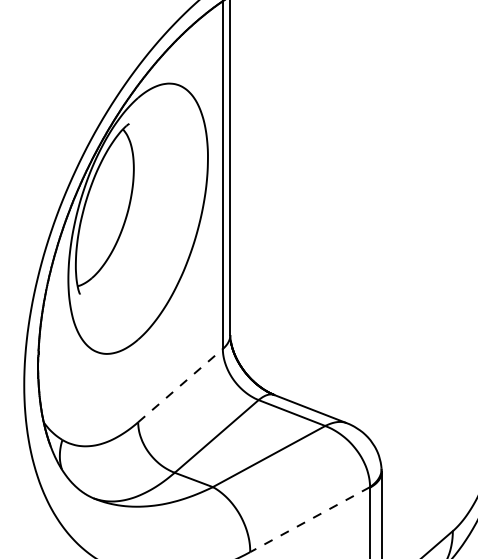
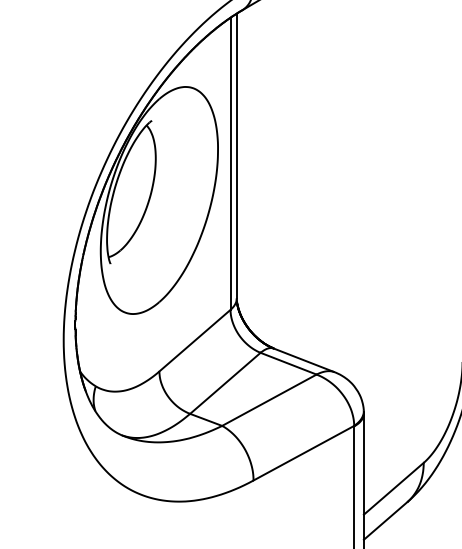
line: (181, 385) -> (195, 340), dashed -> solid
line: (309, 519) -> (303, 453), dashed -> solid

